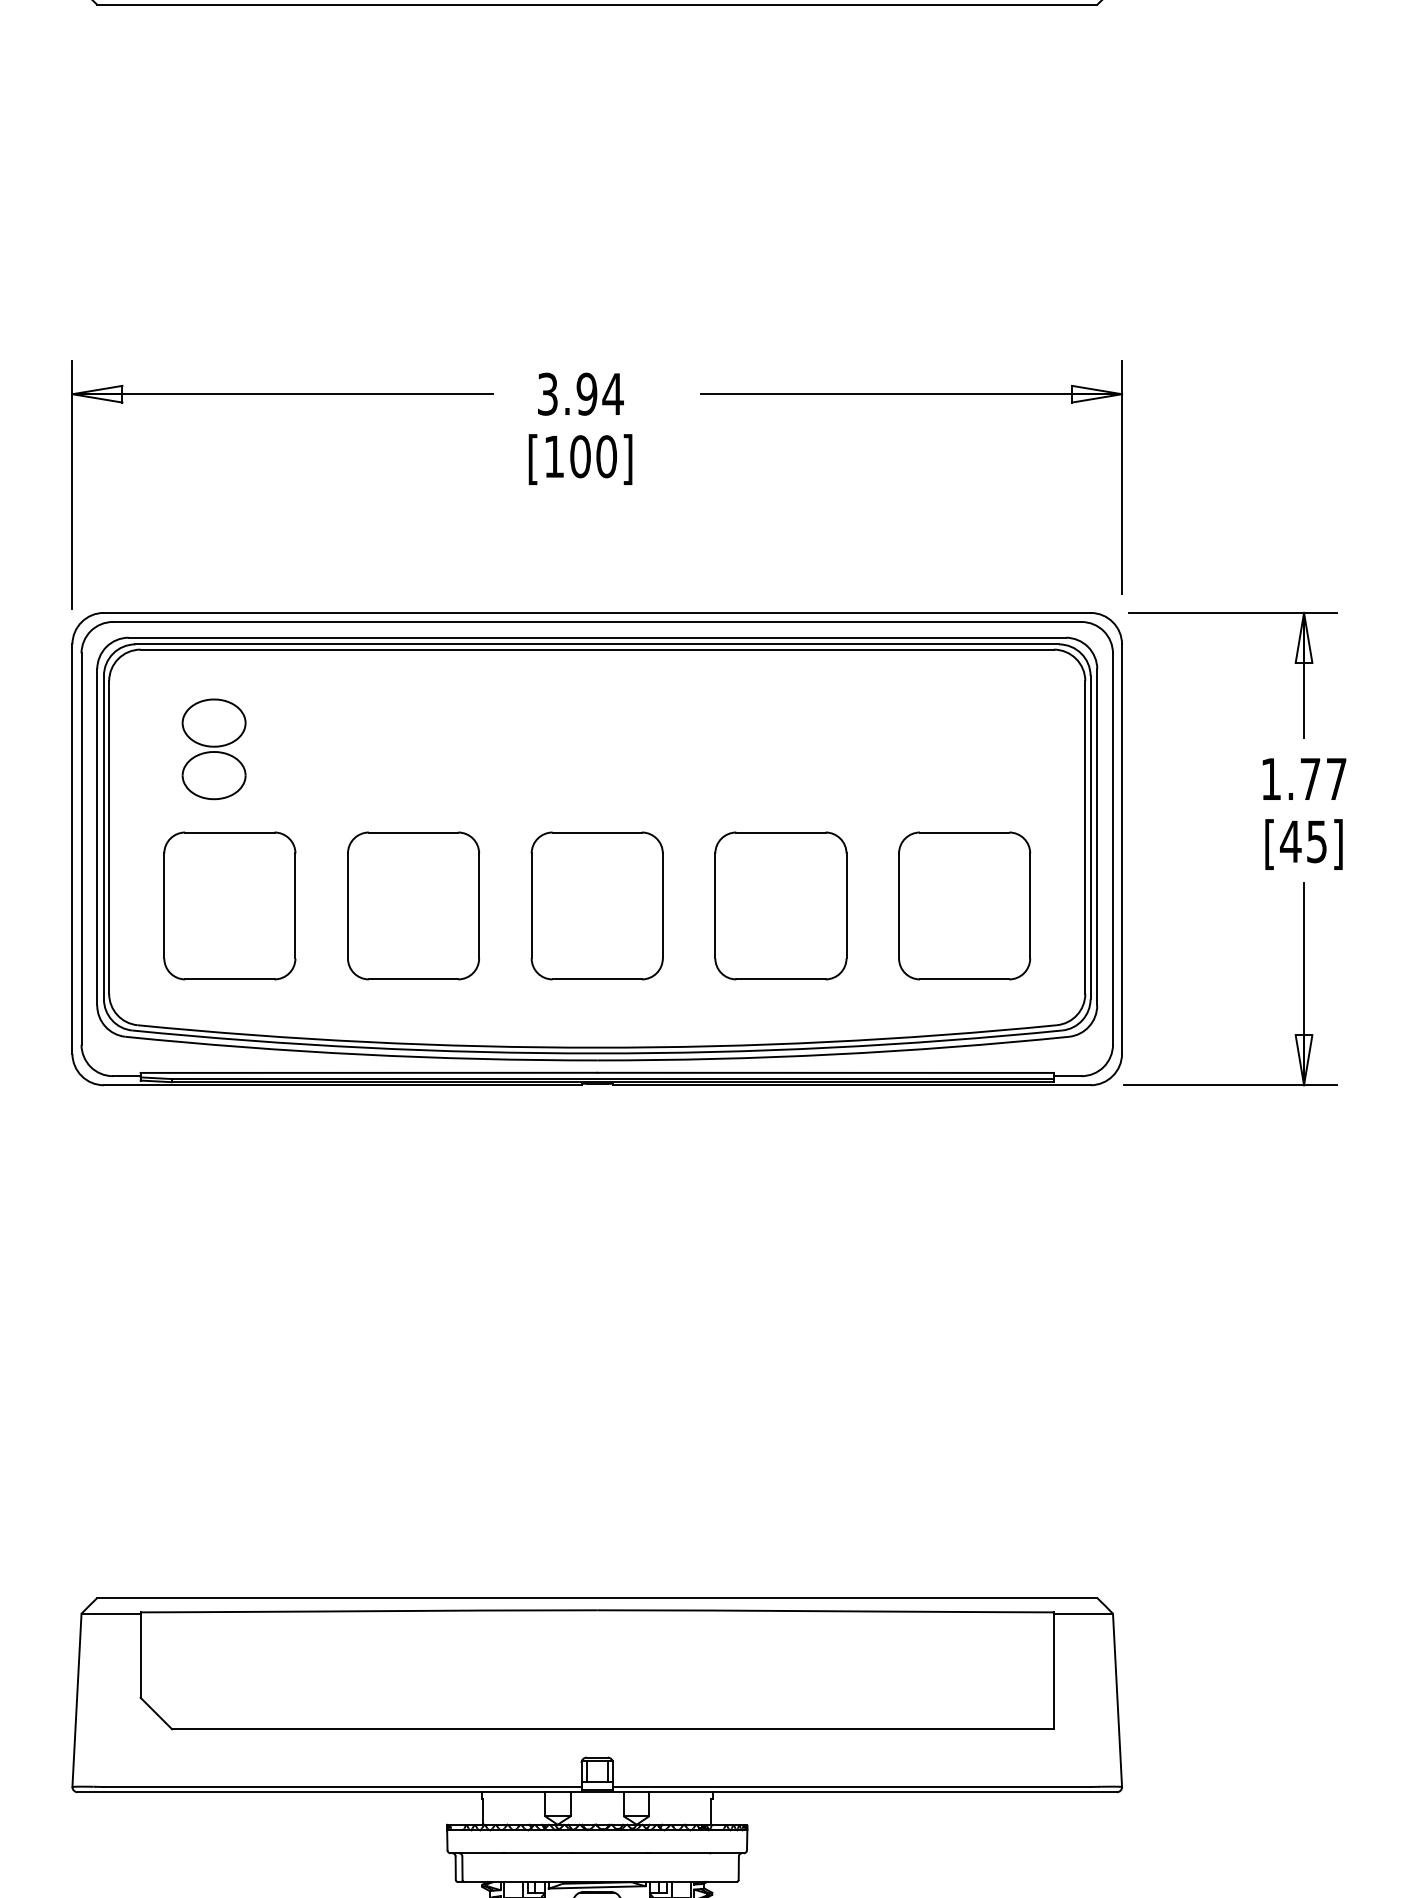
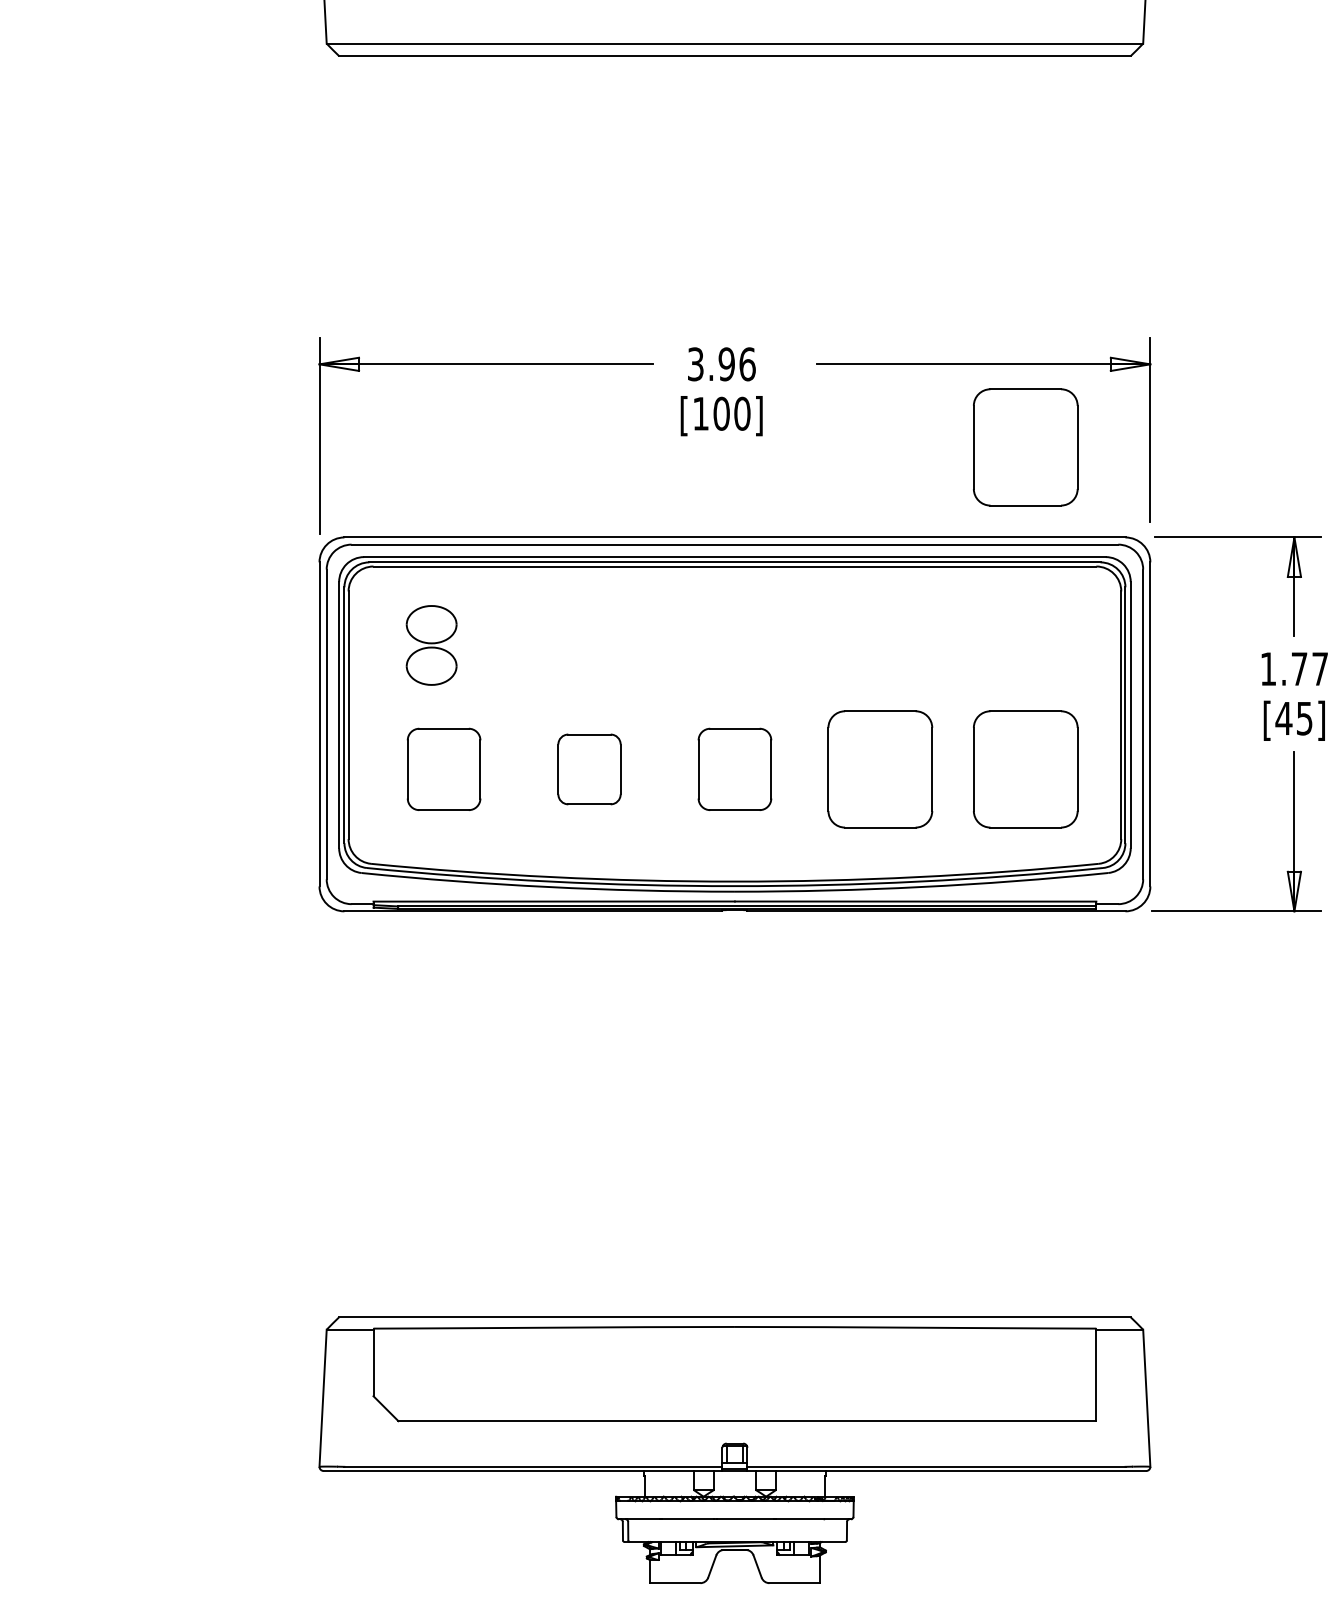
text: (613, 394) -> (747, 364), 3.94 -> 3.96
part: (964, 499) -> (1025, 447), added
part: (229, 906) -> (443, 769), size x0.7
part: (413, 906) -> (589, 769), size x0.6
part: (596, 906) -> (734, 769), size x0.7

